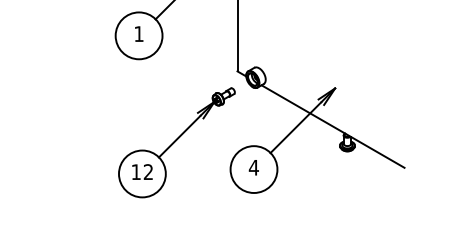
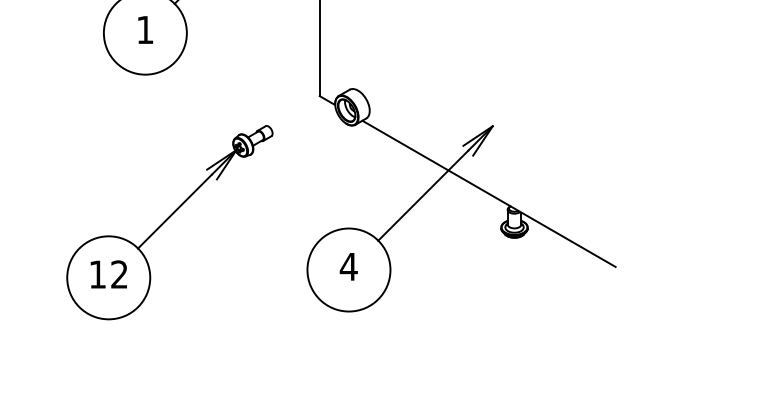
part: (176, 142) -> (169, 222), moved

